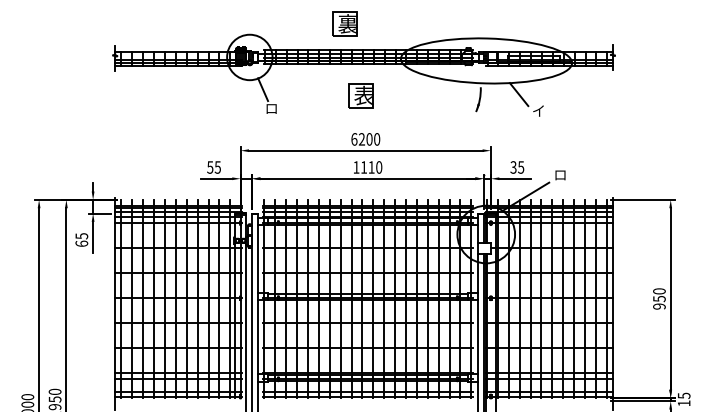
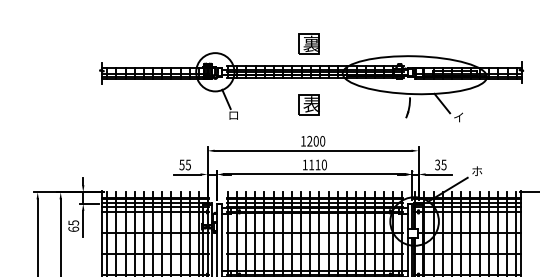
part: (344, 23) -> (308, 43), moved
text: (354, 139) -> (303, 141), 6200 -> 1200
text: (560, 174) -> (477, 170), ロ -> ホ

